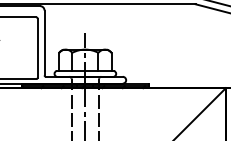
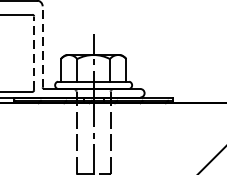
line: (44, 42) -> (42, 46), solid -> dashed
line: (37, 47) -> (33, 52), solid -> dashed

